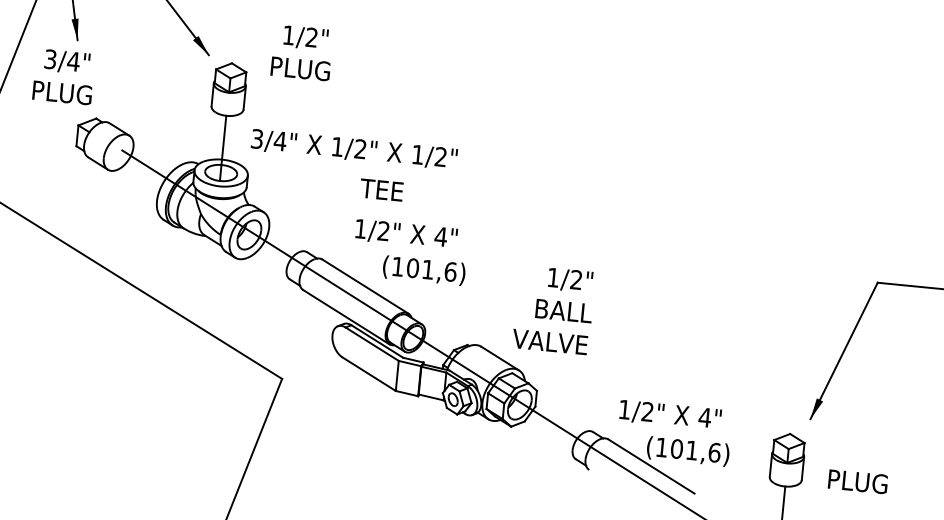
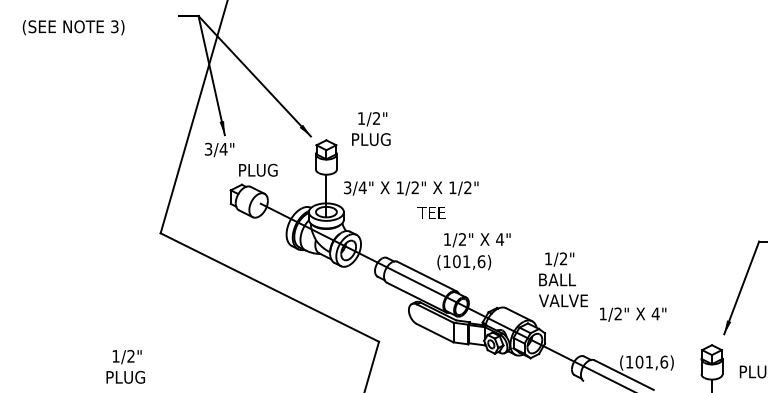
text: (62, 91) -> (258, 169), moved
text: (406, 234) -> (477, 240), moved
text: (550, 341) -> (563, 300), moved
text: (670, 415) -> (633, 314), moved

